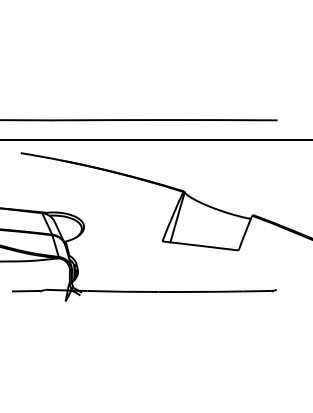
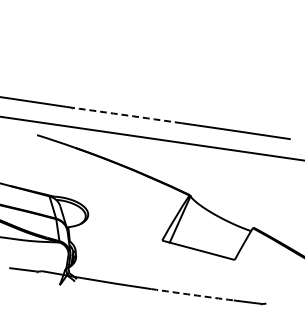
arc: (108, 120) -> (126, 115), solid -> dashed
arc: (201, 291) -> (193, 294), solid -> dashed

